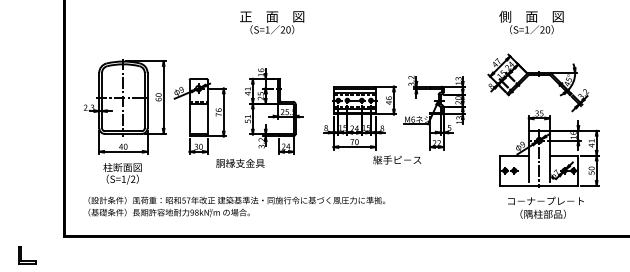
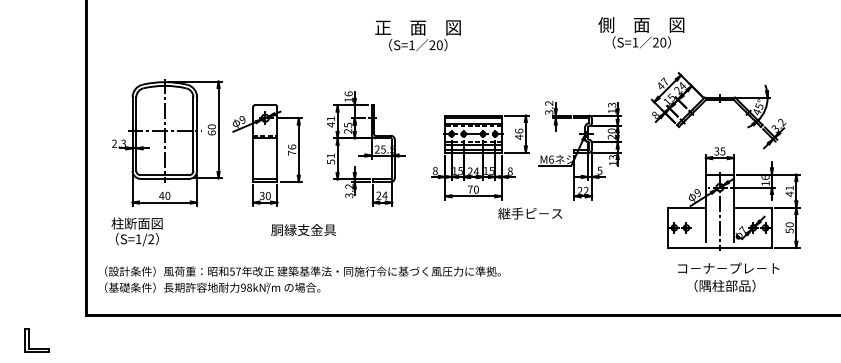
text: (272, 22) -> (418, 35), moved
text: (531, 22) -> (641, 32), moved
text: (240, 162) -> (303, 228), moved
text: (122, 173) -> (136, 231), moved
text: (236, 206) -> (302, 279), moved

